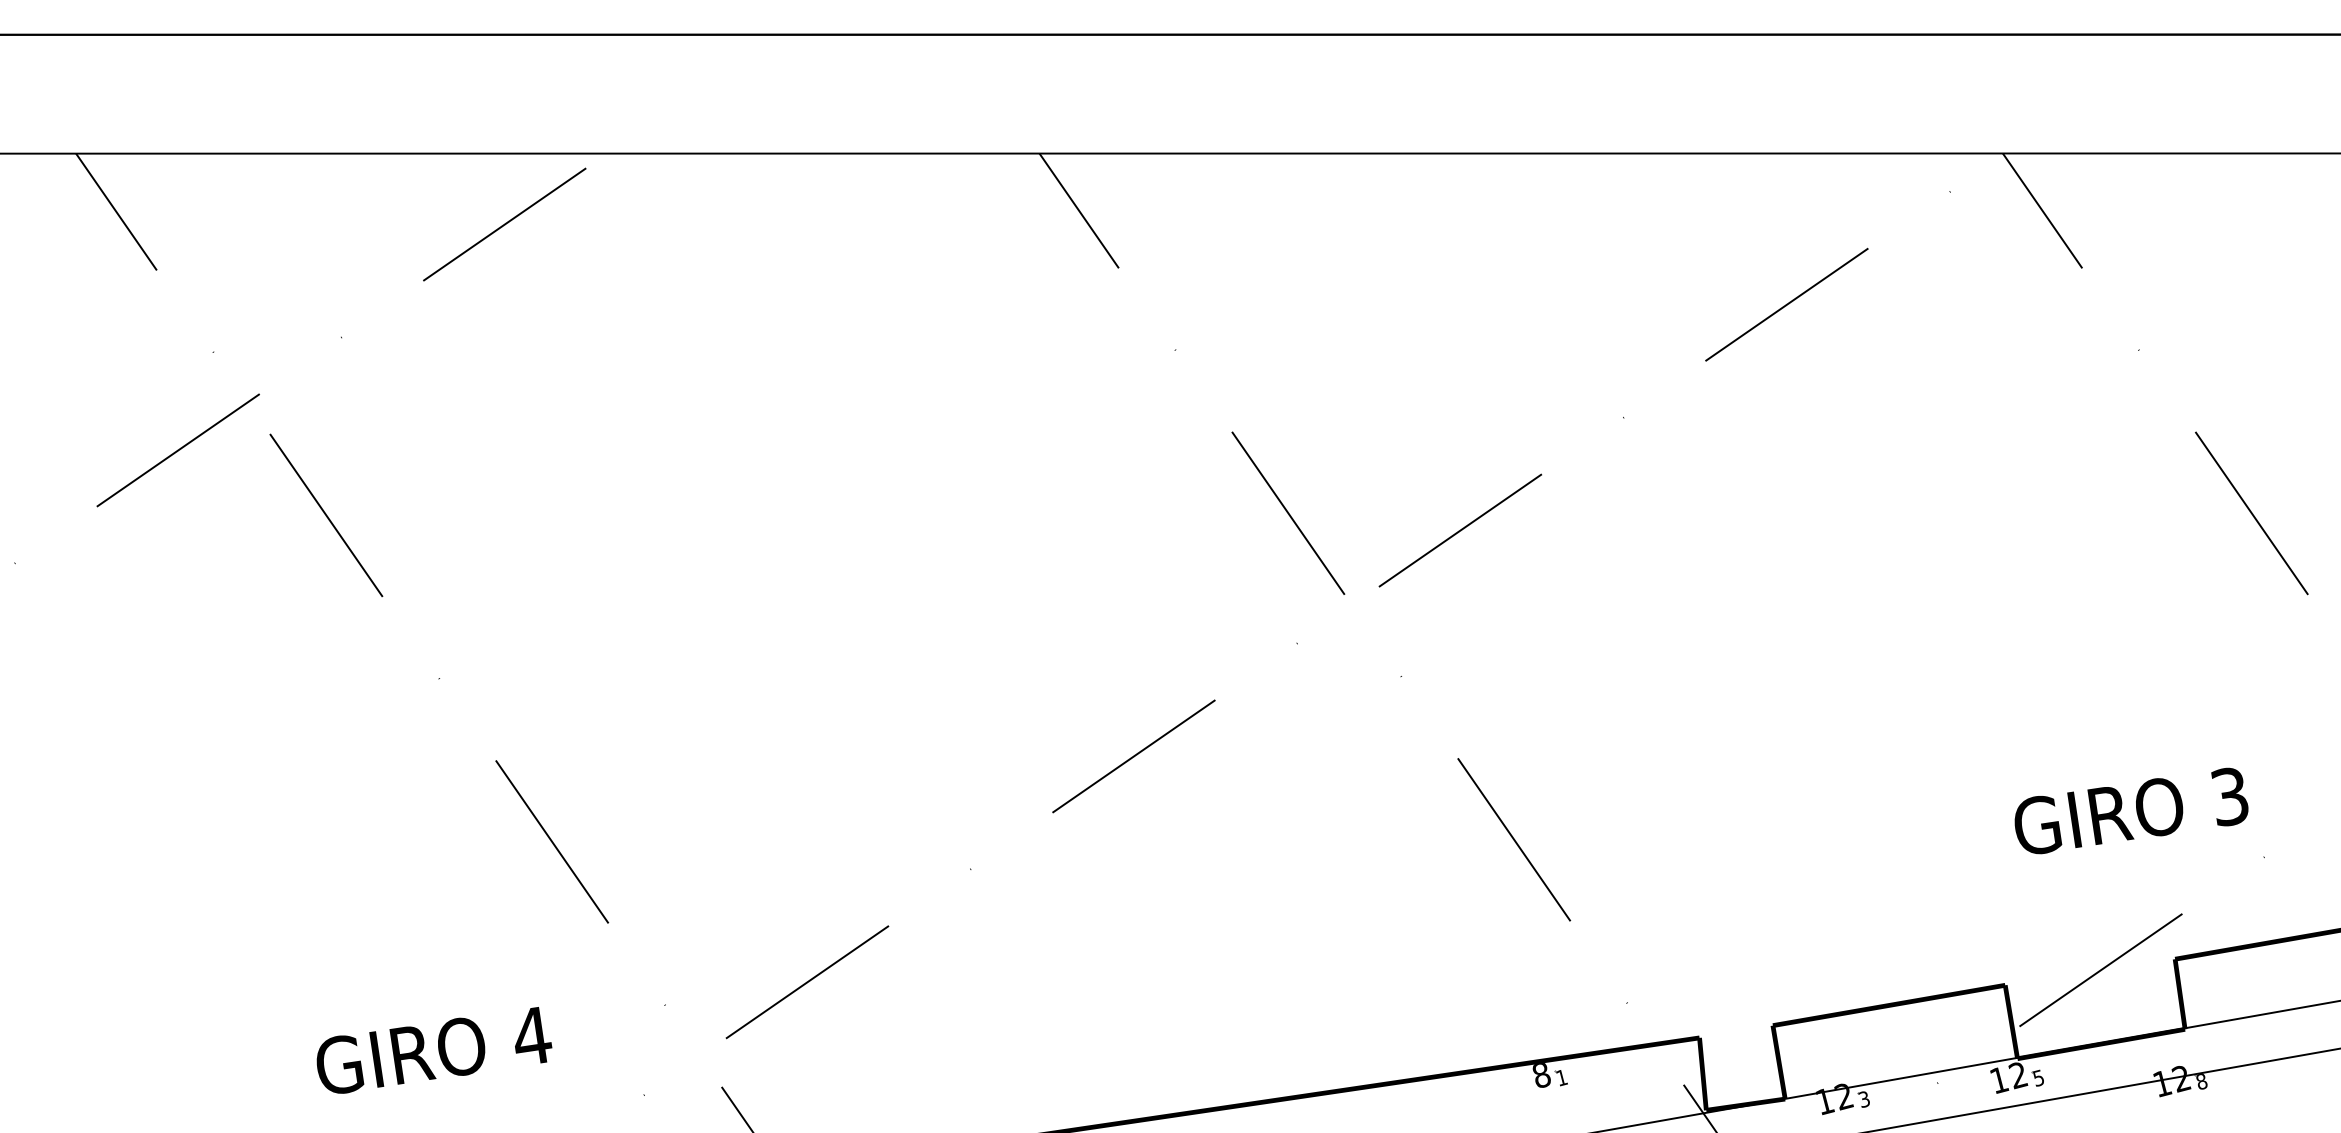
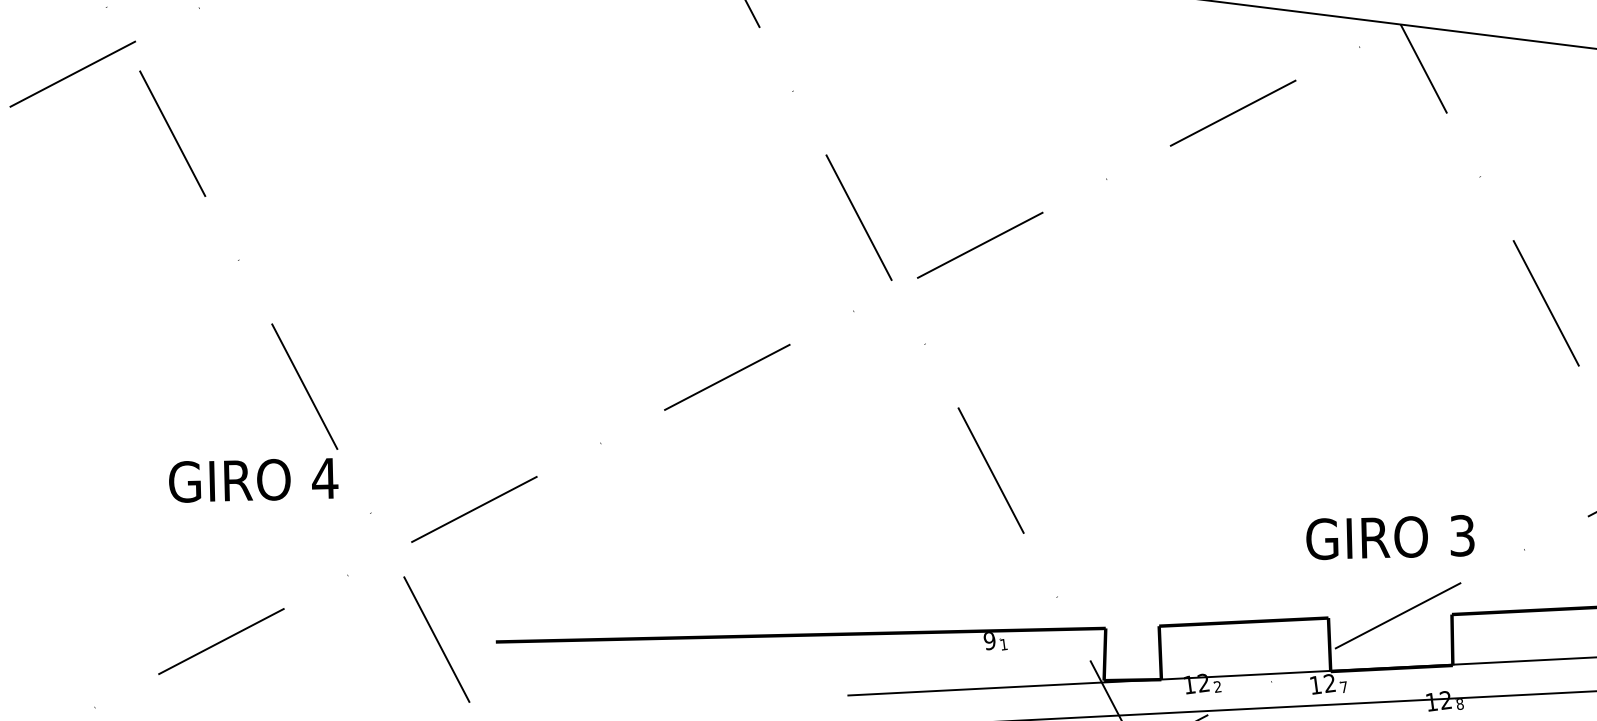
text: (2131, 810) -> (1390, 536), moved
text: (434, 1050) -> (254, 480), moved
text: (1541, 1075) -> (989, 641), 8 -> 9
text: (2037, 1077) -> (1343, 686), 5 -> 7
text: (1864, 1099) -> (1217, 687), 3 -> 2

